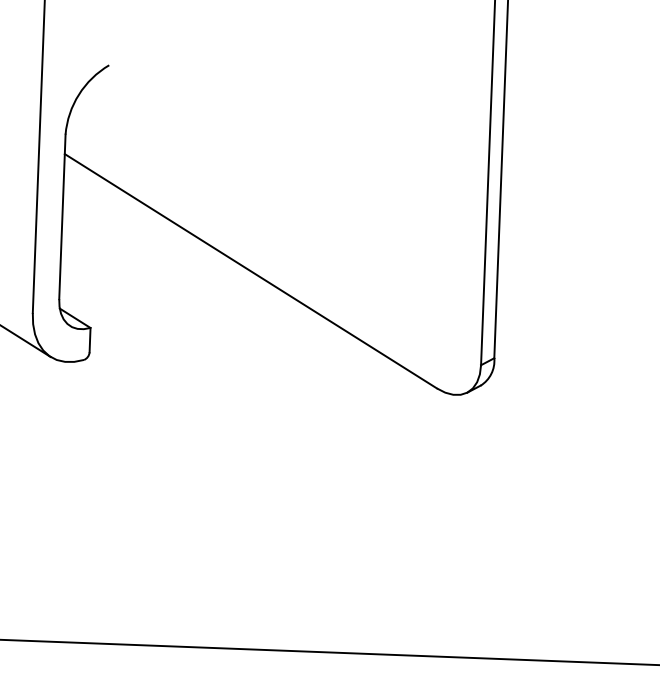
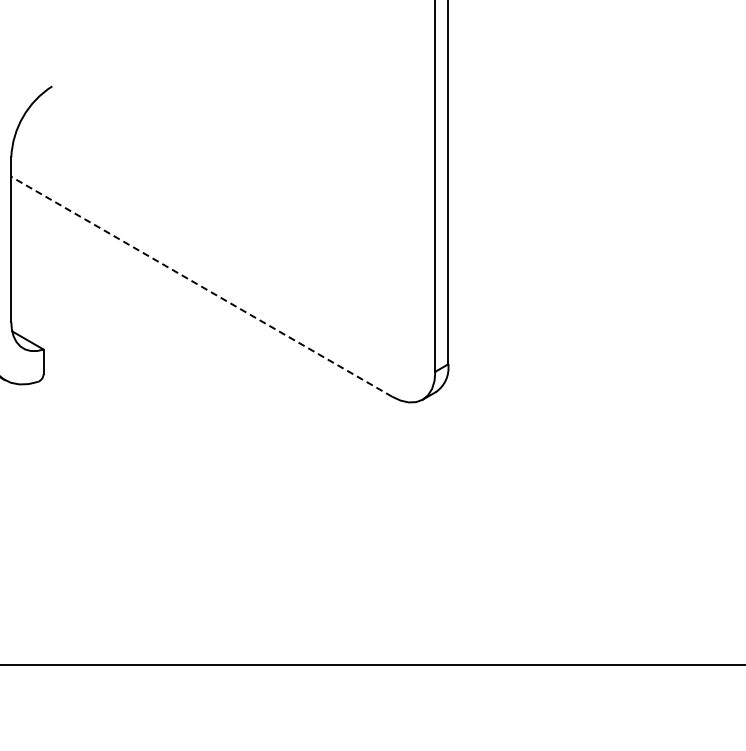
line: (250, 271) -> (201, 286), solid -> dashed

